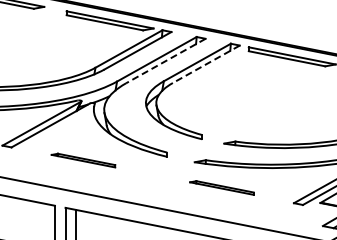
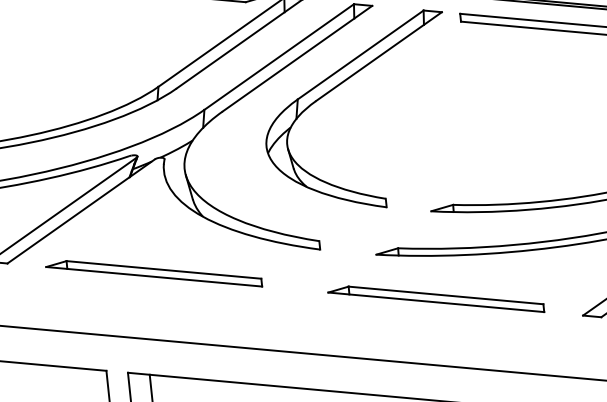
line: (165, 61) -> (296, 59), dashed -> solid
line: (205, 64) -> (377, 57), dashed -> solid
part: (83, 160) -> (153, 274), size x1.67
part: (221, 187) -> (435, 299), size x1.67

